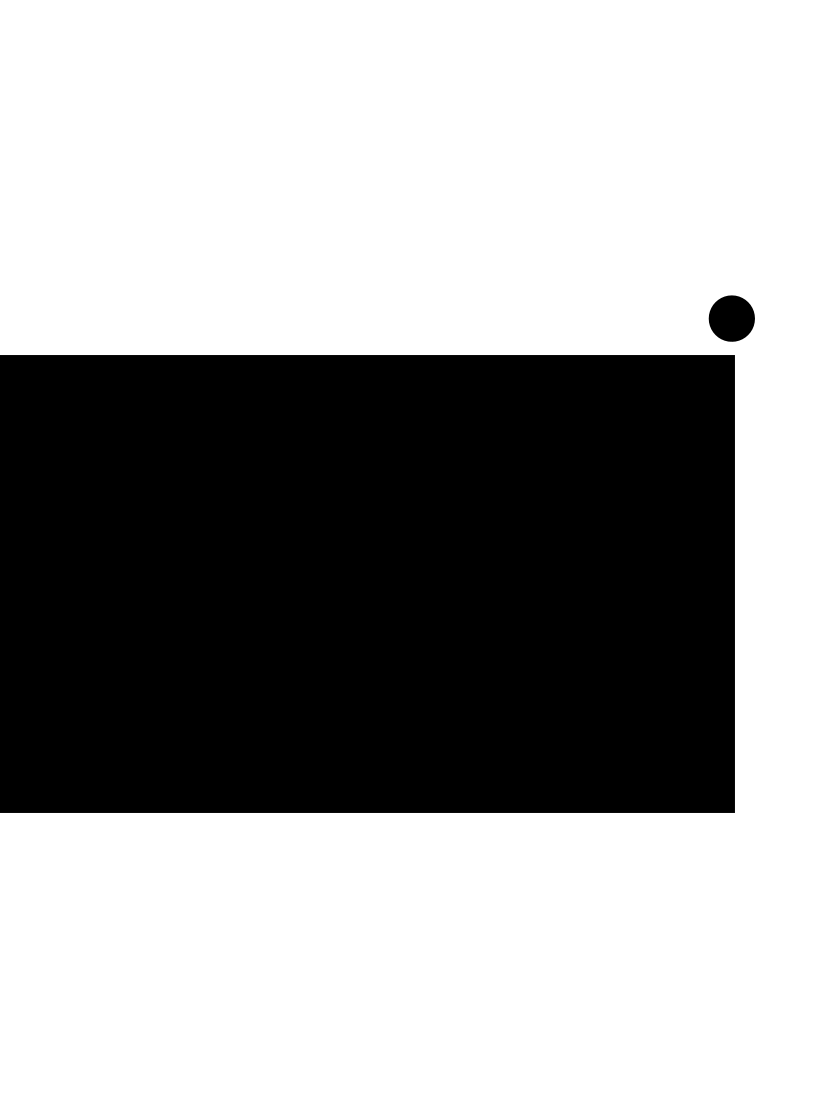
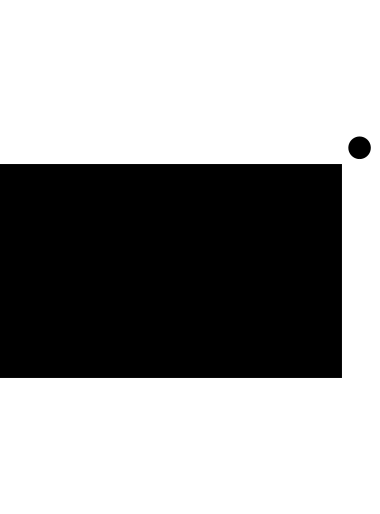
part: (731, 317) -> (359, 147), moved

